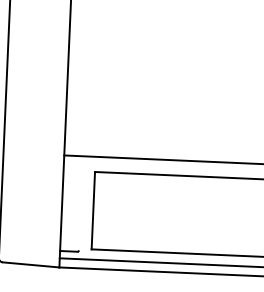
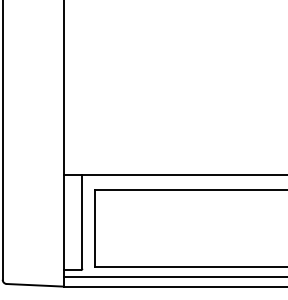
line: (81, 203) -> (82, 221), added

